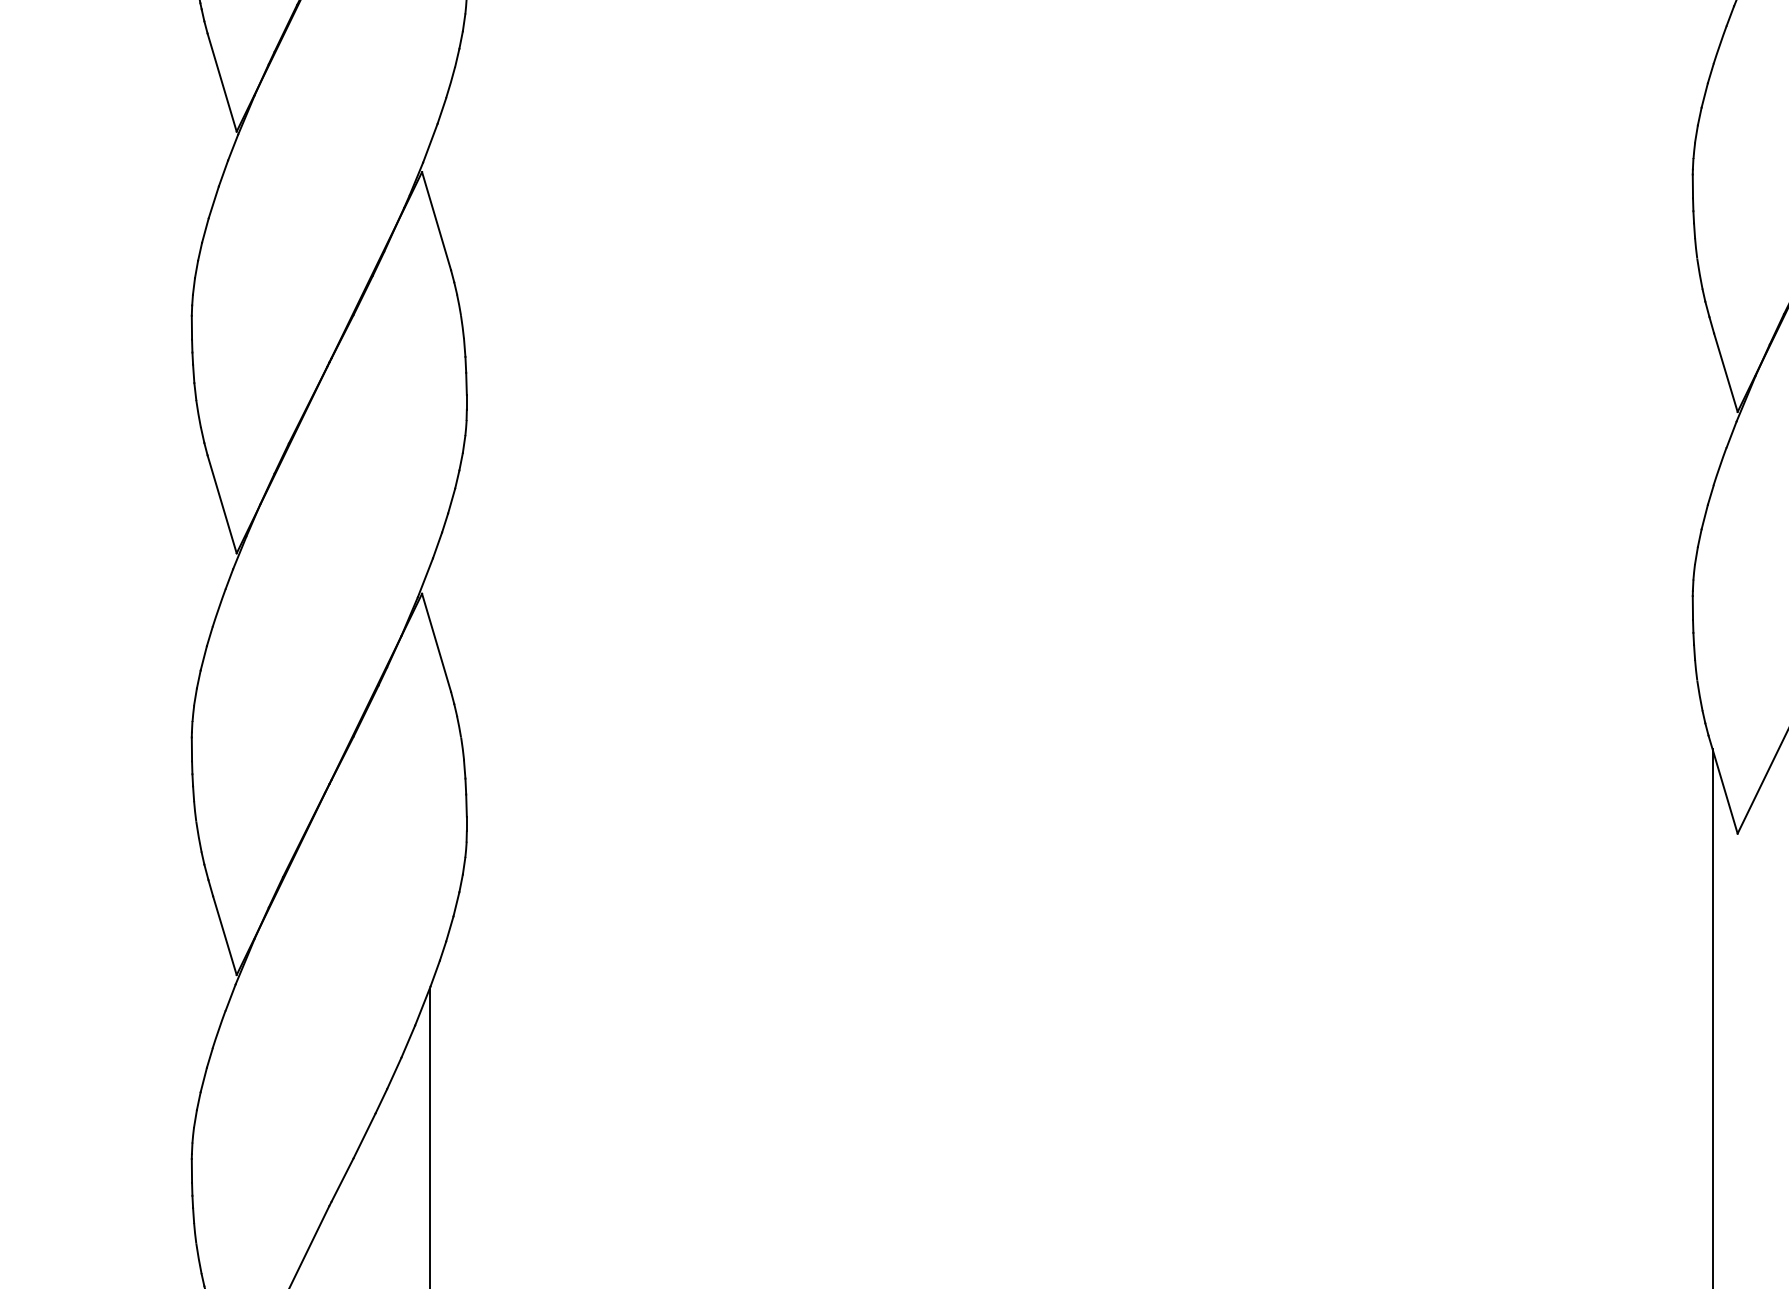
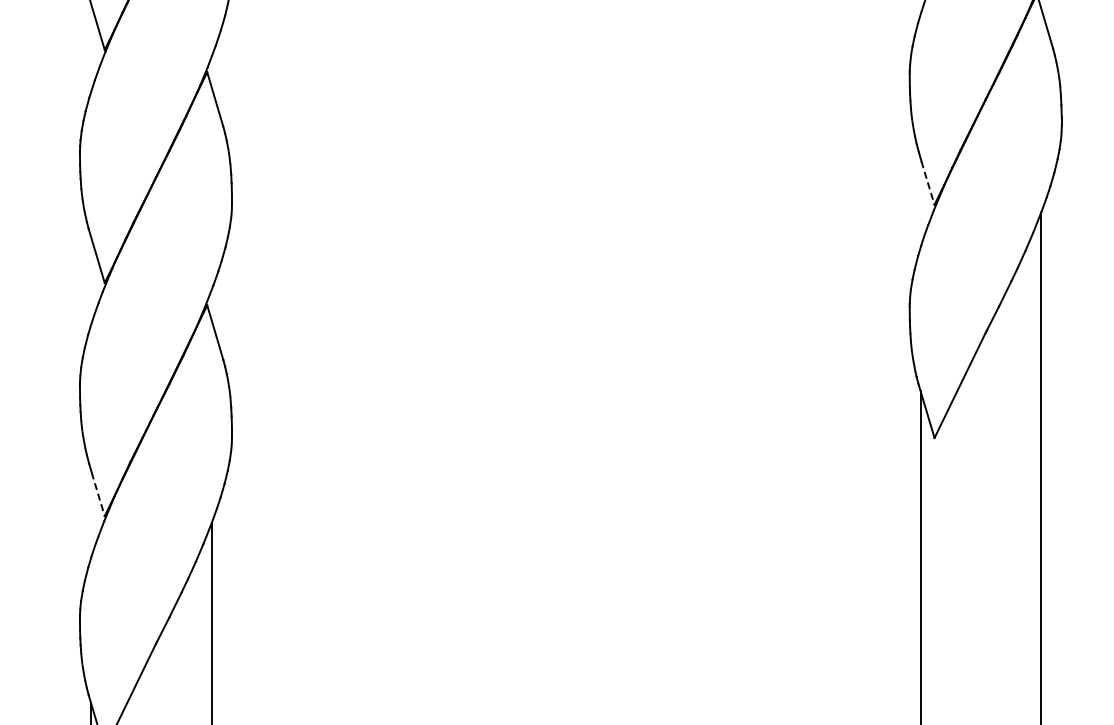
line: (1726, 373) -> (928, 183), solid -> dashed
line: (225, 935) -> (98, 494), solid -> dashed

